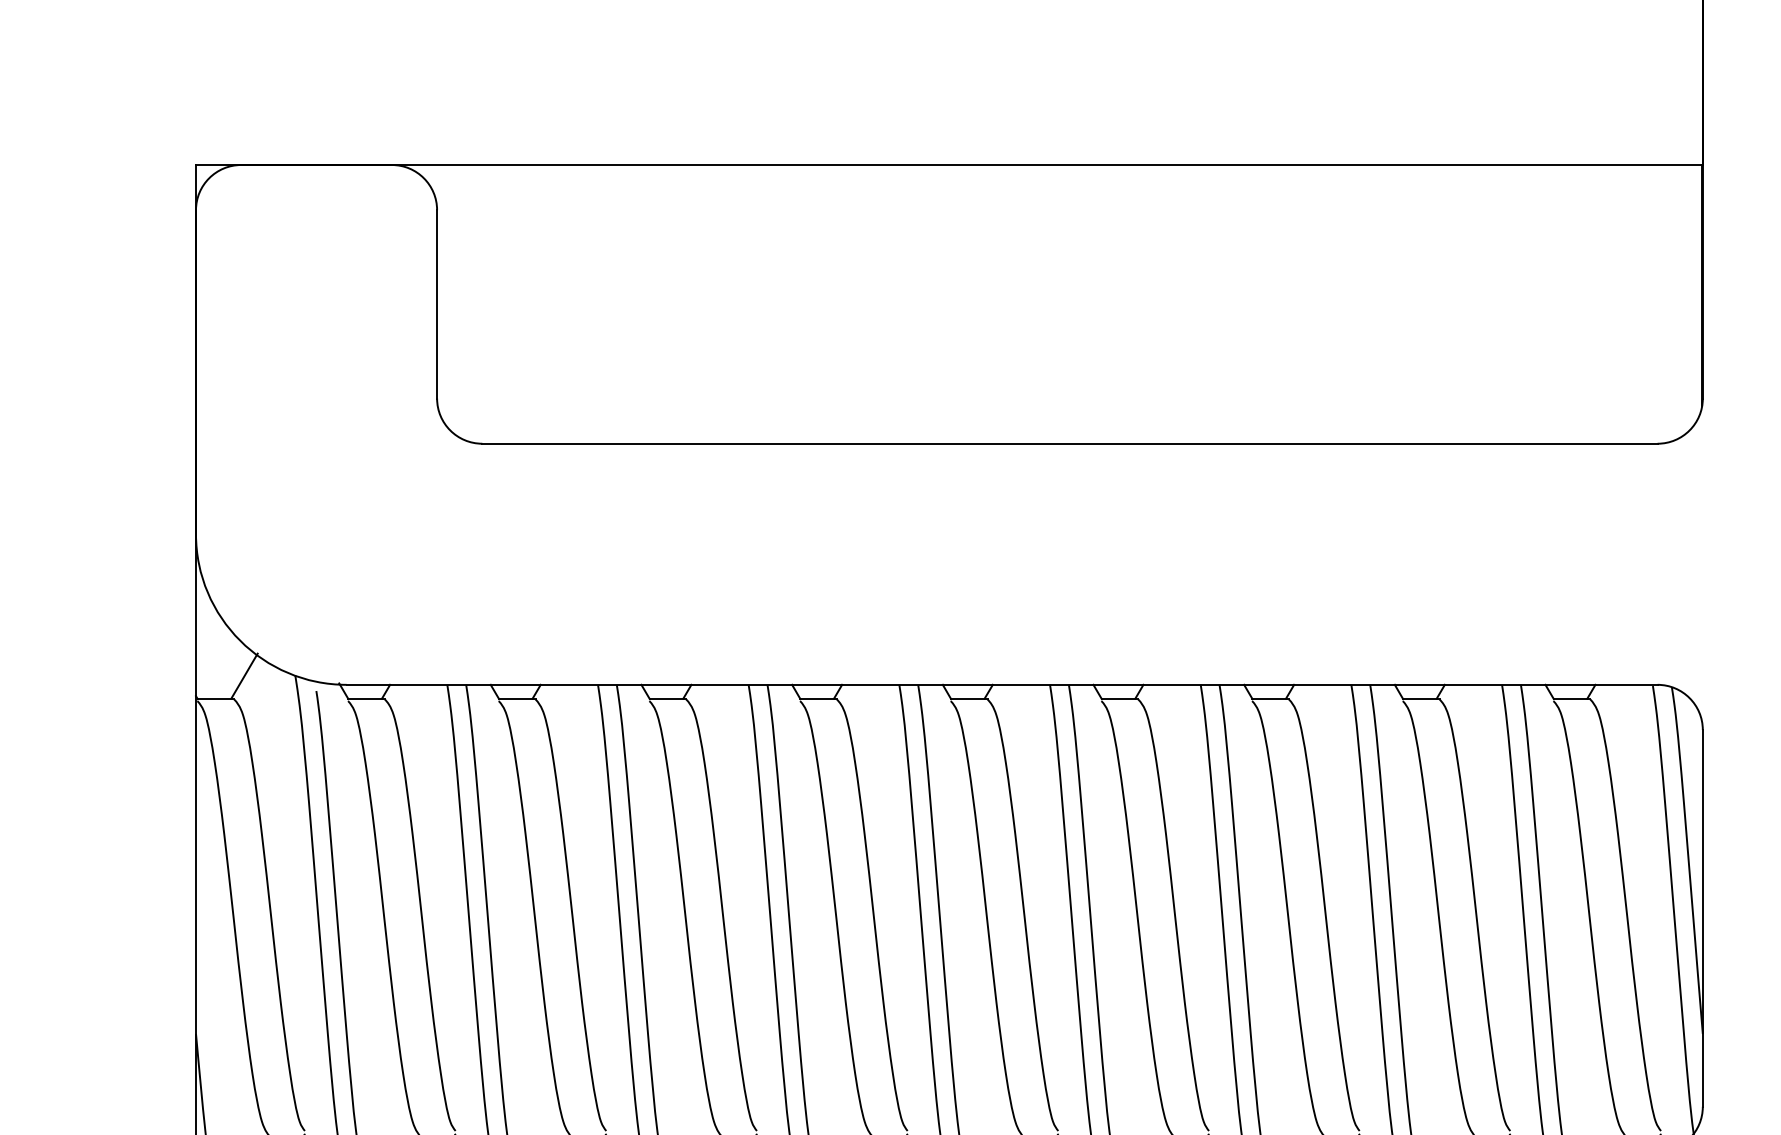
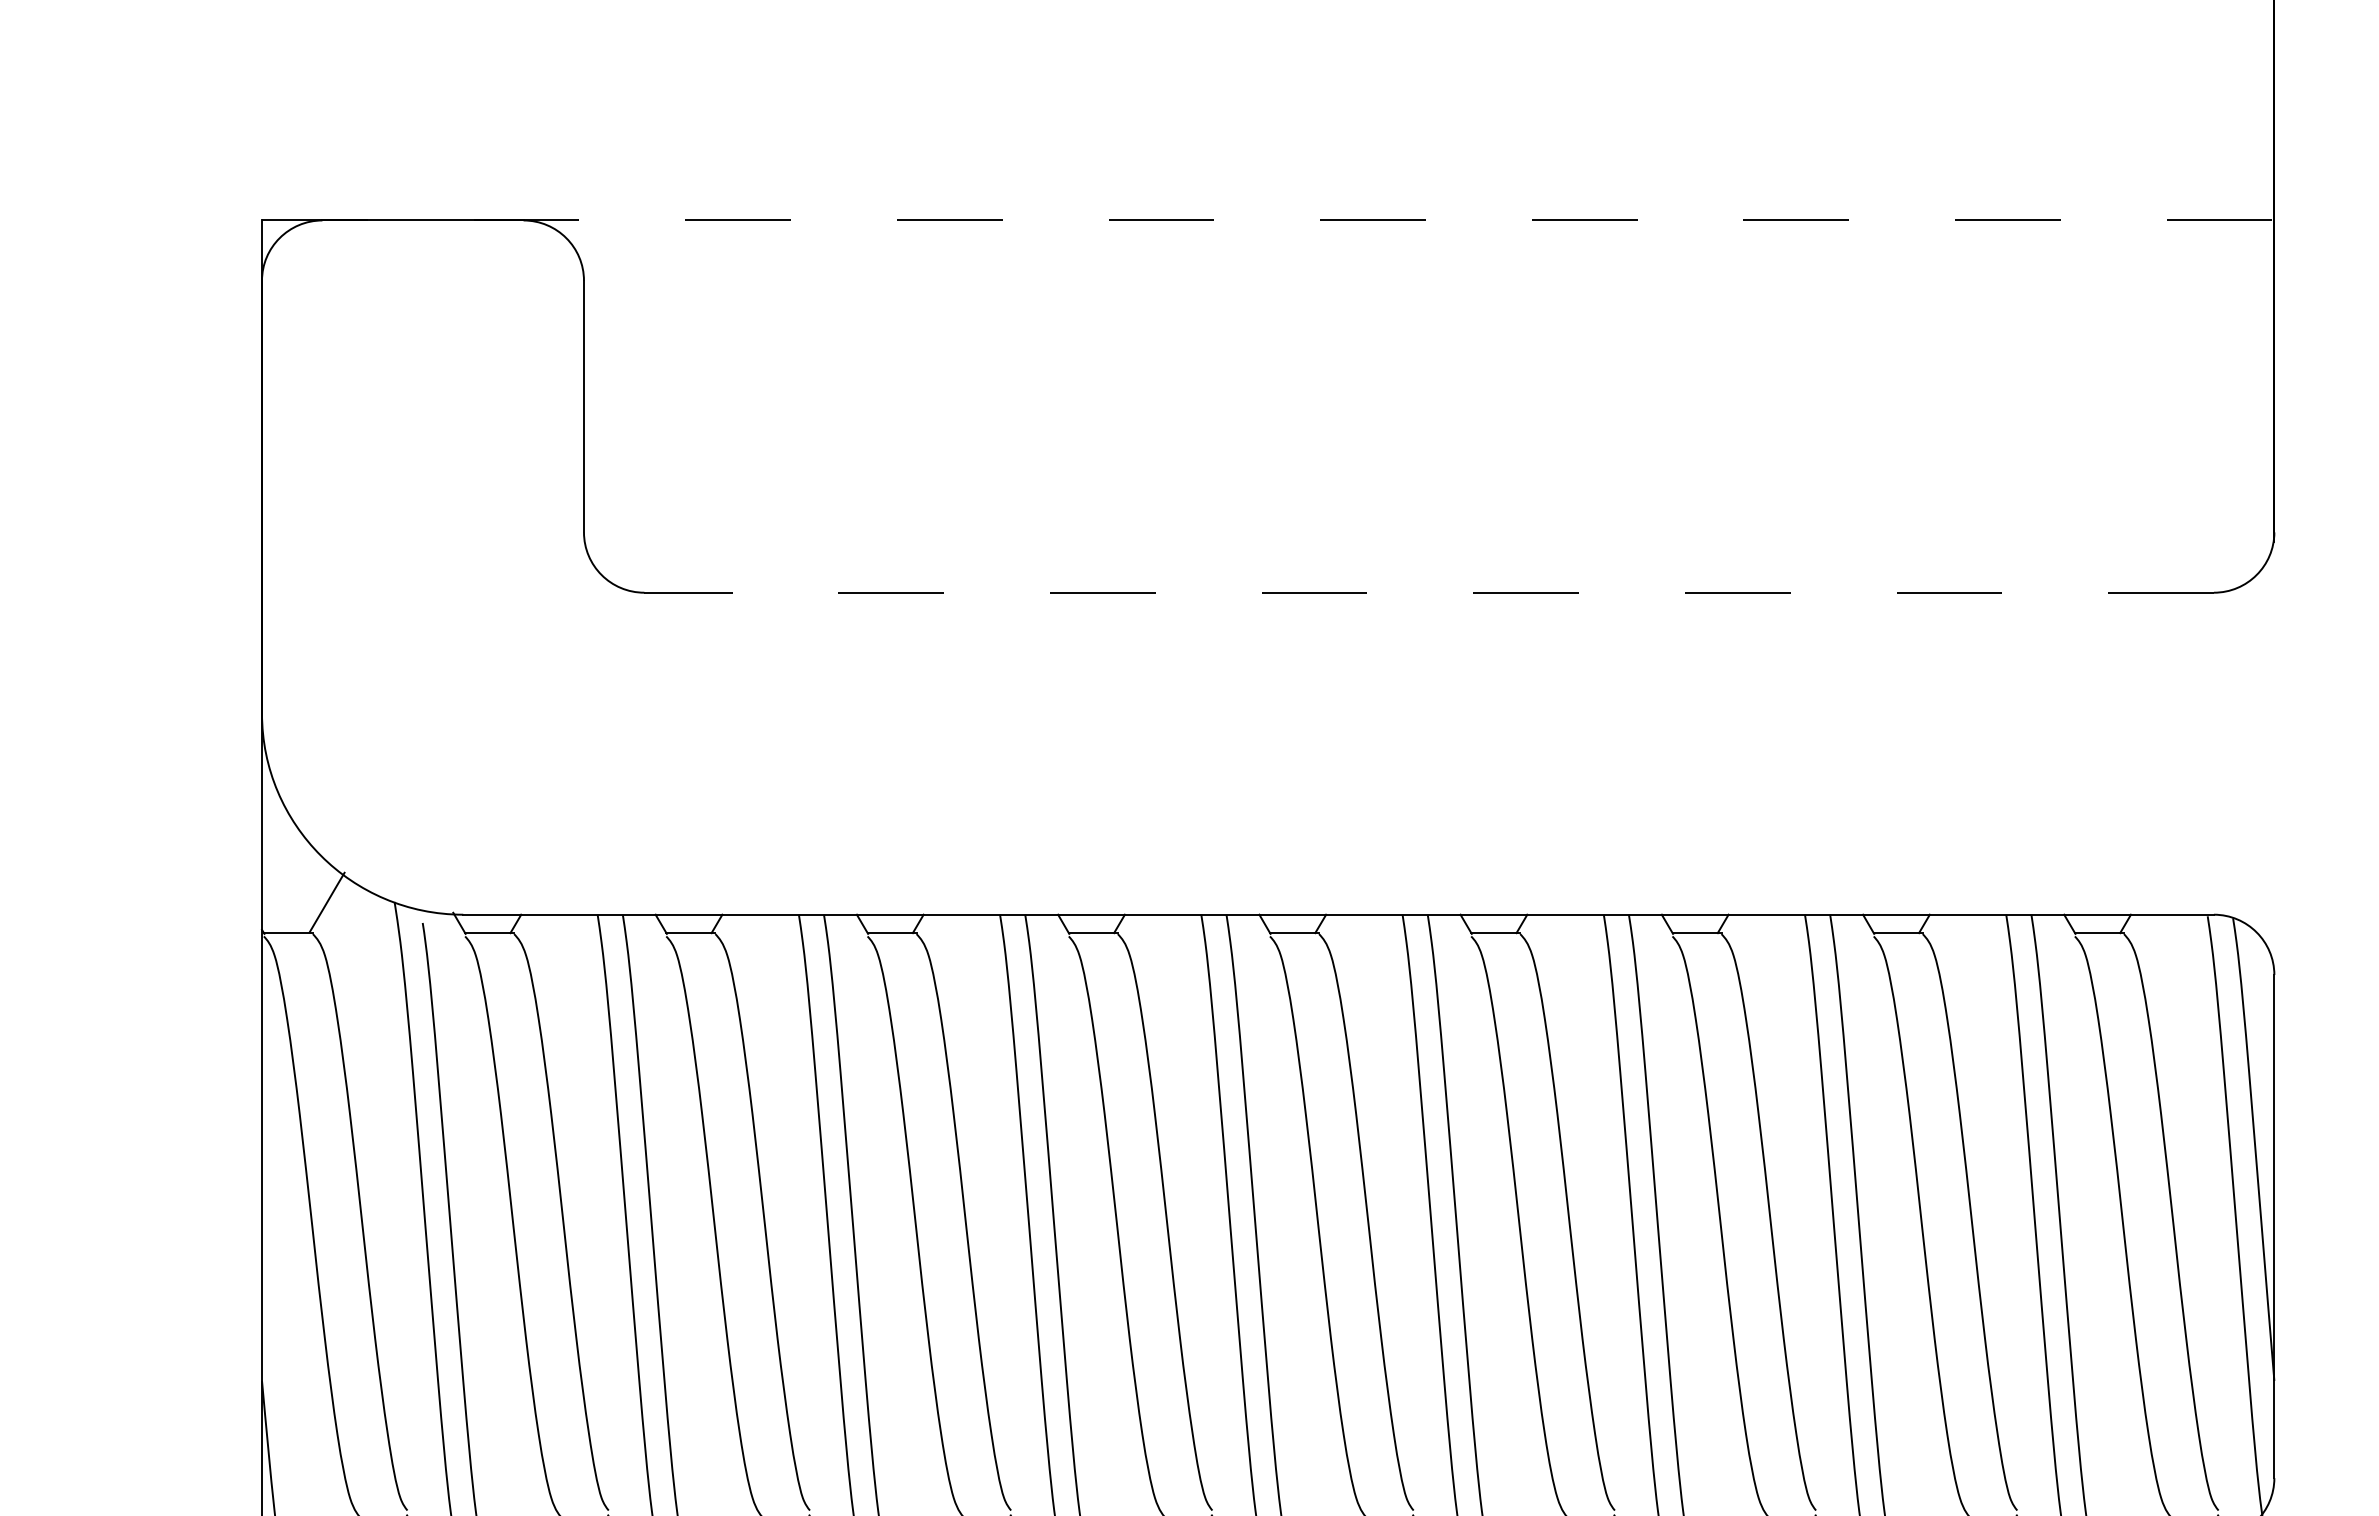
line: (949, 165) -> (1268, 221), solid -> dashed
line: (1069, 443) -> (1428, 592), solid -> dashed

